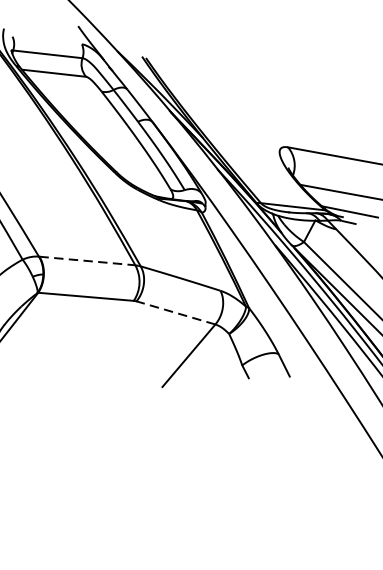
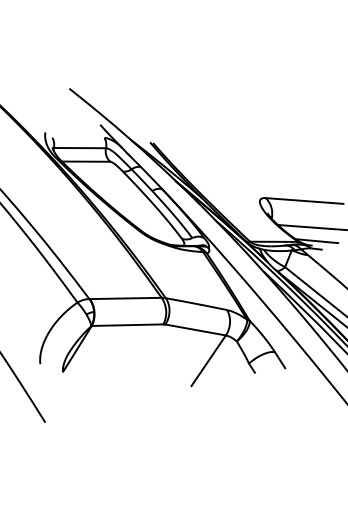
line: (87, 261) -> (125, 298), dashed -> solid
line: (175, 312) -> (195, 329), dashed -> solid

